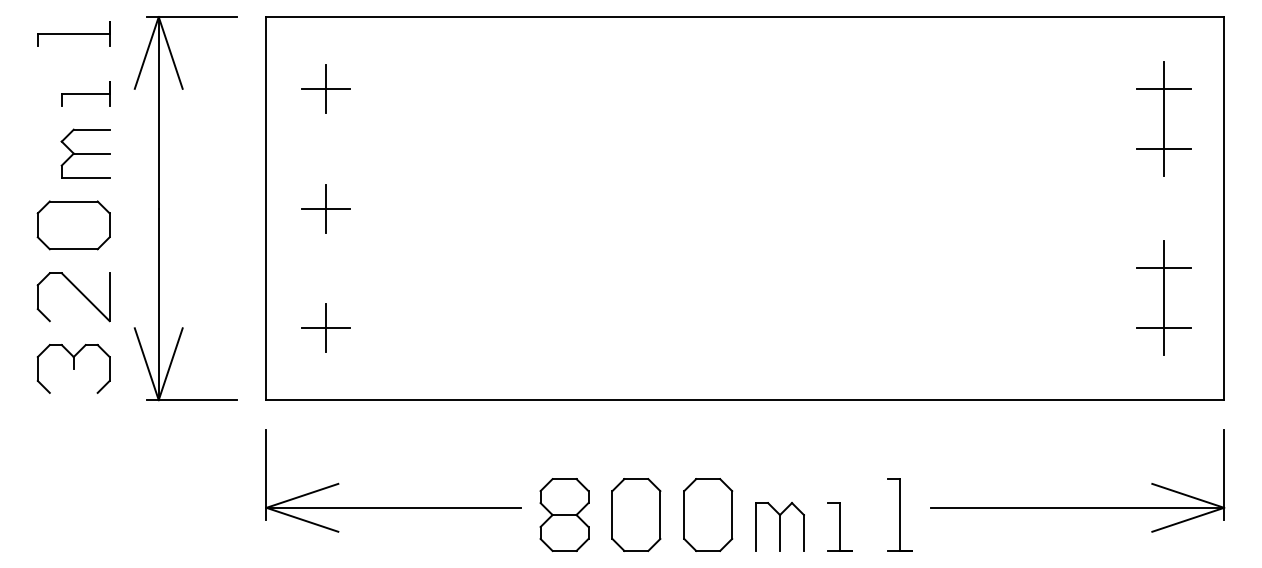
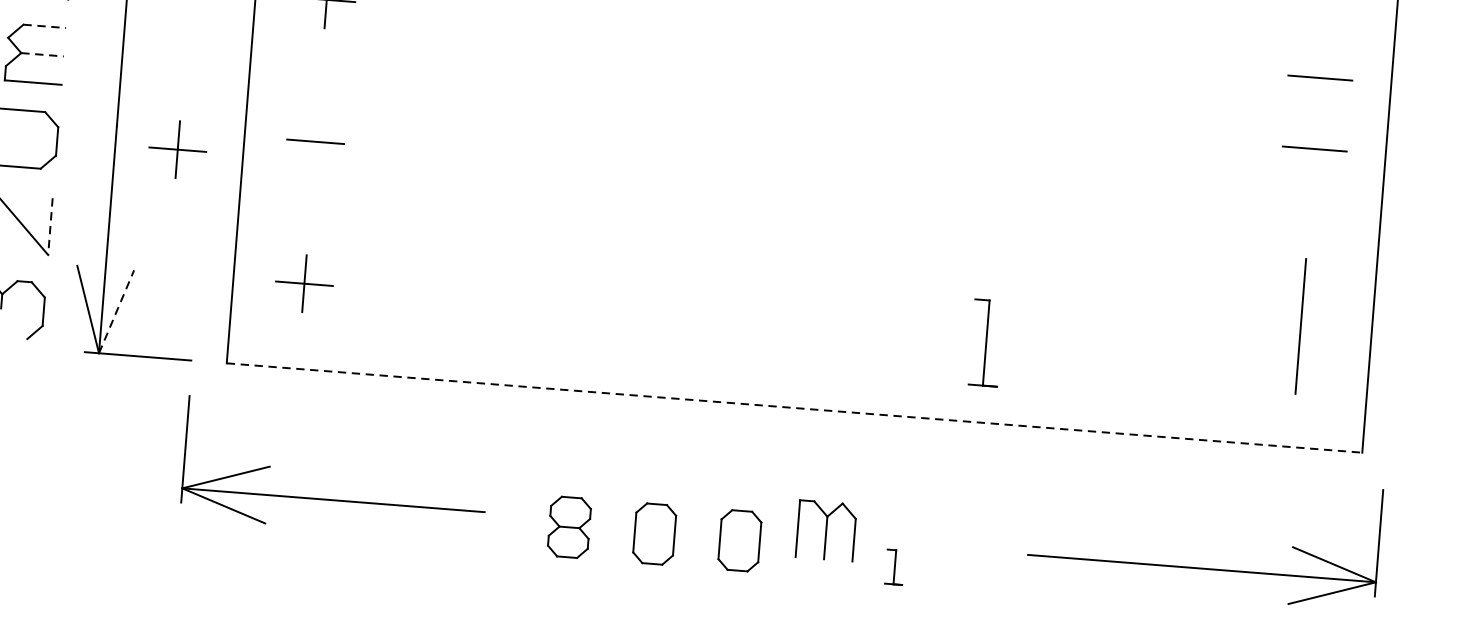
line: (1164, 118) -> (1317, 113), removed
line: (91, 129) -> (44, 26), solid -> dashed
line: (91, 153) -> (42, 54), solid -> dashed
line: (326, 208) -> (315, 141), removed
part: (210, 223) -> (176, 148), added
line: (1164, 268) -> (1303, 291), removed
line: (109, 297) -> (50, 227), solid -> dashed
line: (1164, 328) -> (1298, 362), removed
line: (170, 364) -> (116, 312), solid -> dashed
line: (745, 400) -> (794, 408), solid -> dashed
part: (393, 507) -> (332, 499), moved
part: (1077, 507) -> (1202, 568), moved
part: (564, 514) -> (569, 526), size x0.7
part: (636, 514) -> (654, 533), size x0.7
part: (708, 514) -> (740, 540), size x0.7
part: (899, 514) -> (986, 342), moved
part: (779, 526) -> (825, 530), moved
part: (839, 526) -> (894, 566), size x0.6

